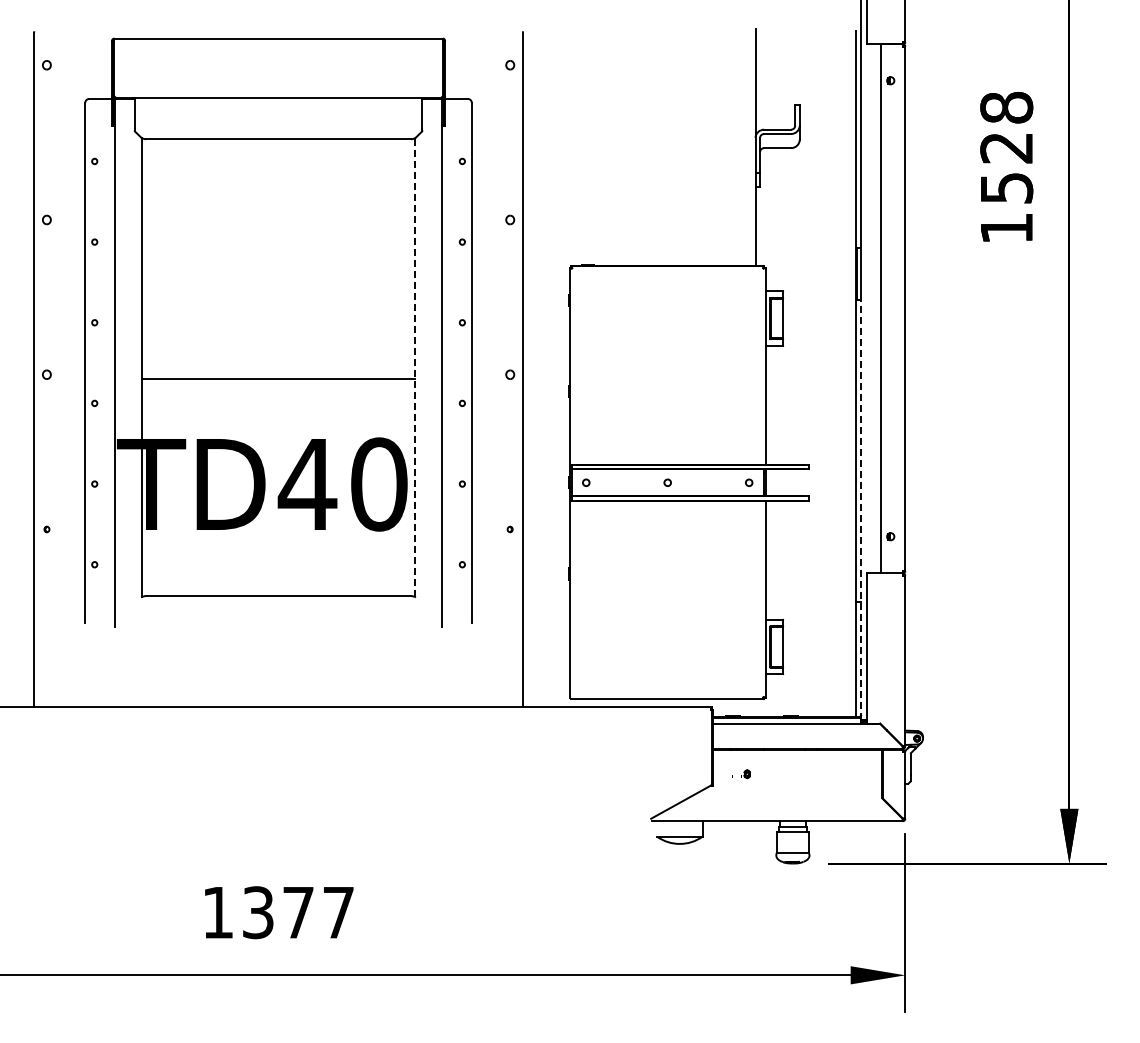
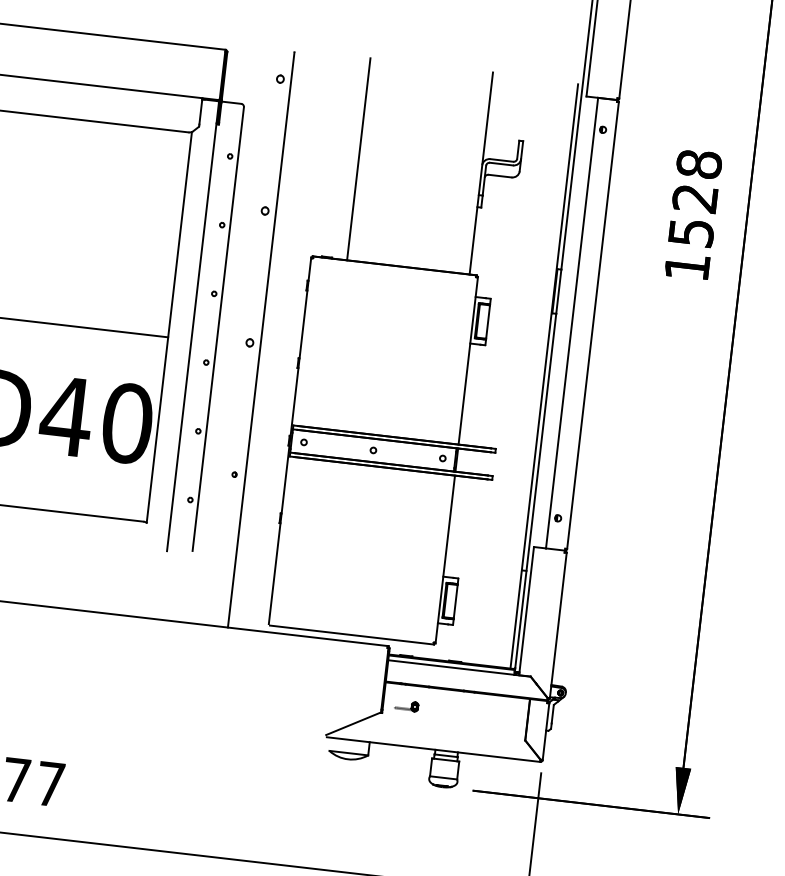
line: (611, 147) -> (358, 159), added
line: (414, 367) -> (169, 327), dashed -> solid
line: (861, 509) -> (535, 492), dashed -> solid
part: (740, 773) -> (406, 705), size x1.43

